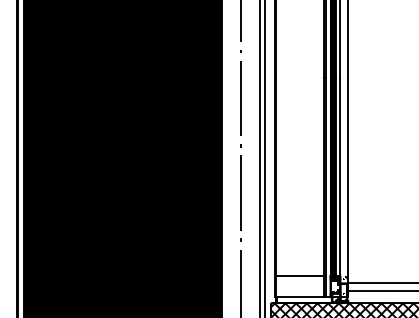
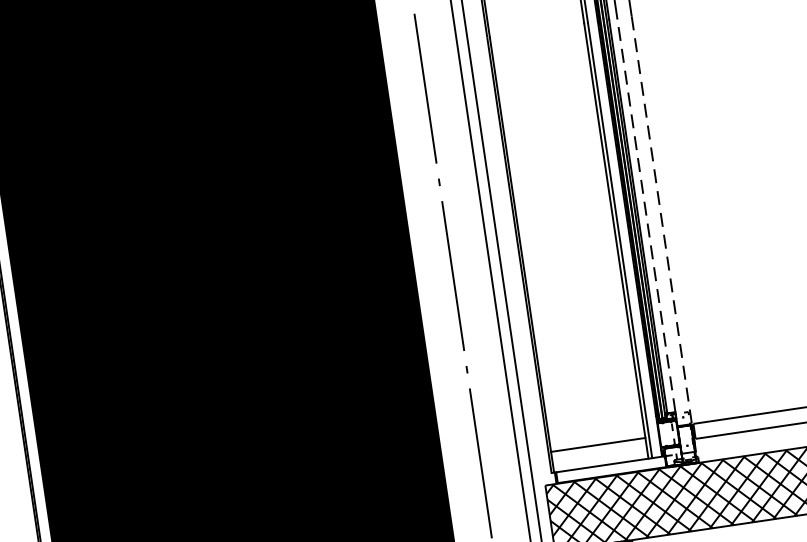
line: (340, 176) -> (646, 213), solid -> dashed
line: (347, 196) -> (666, 251), solid -> dashed
line: (299, 275) -> (597, 444), moved

